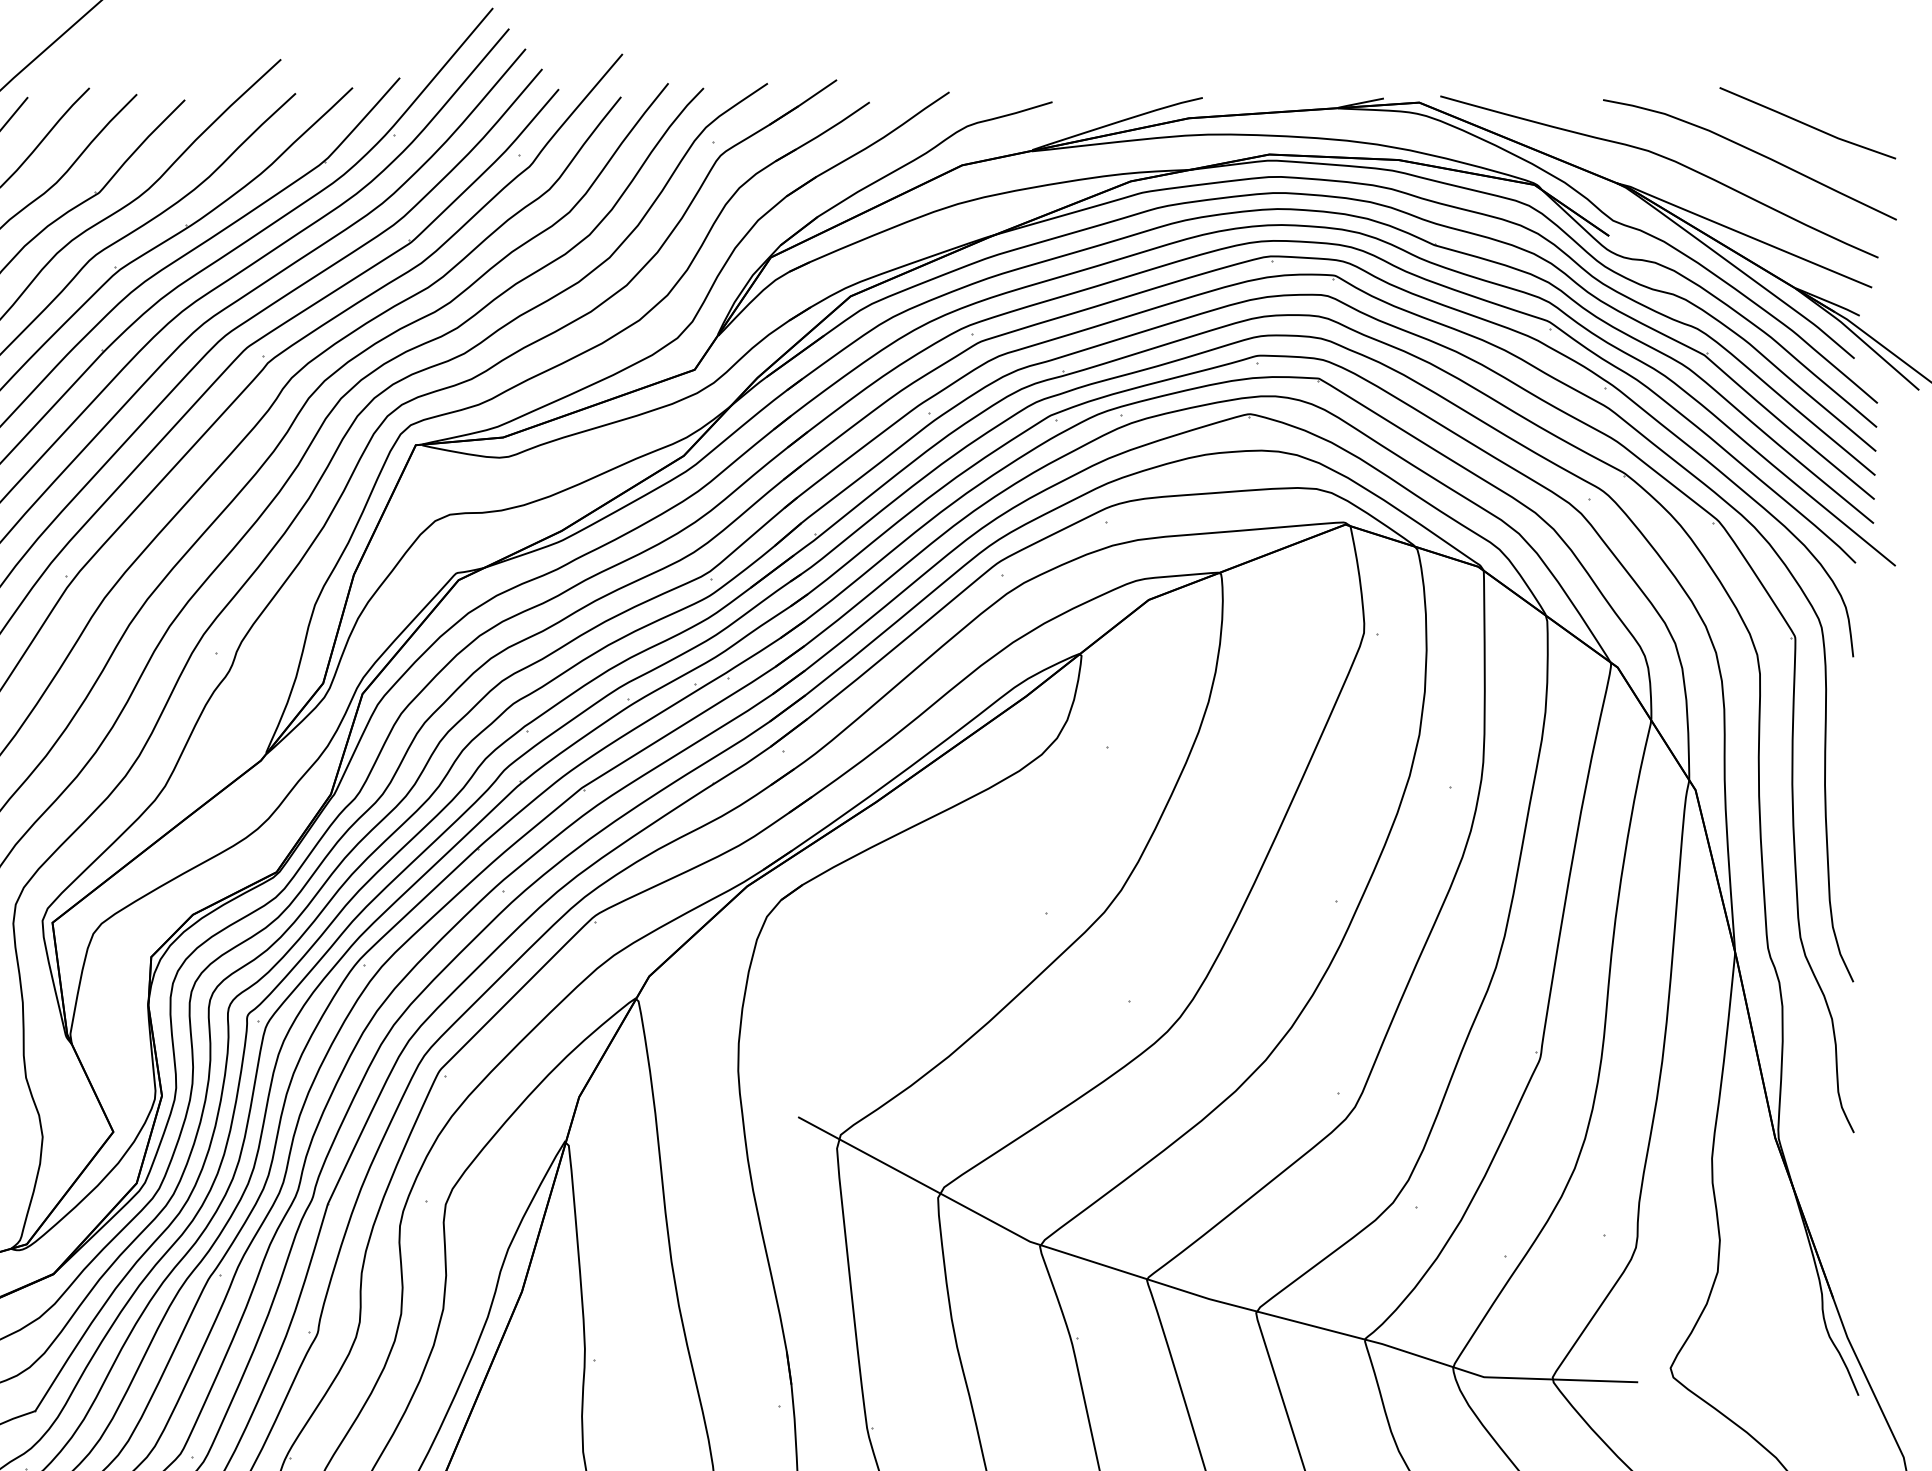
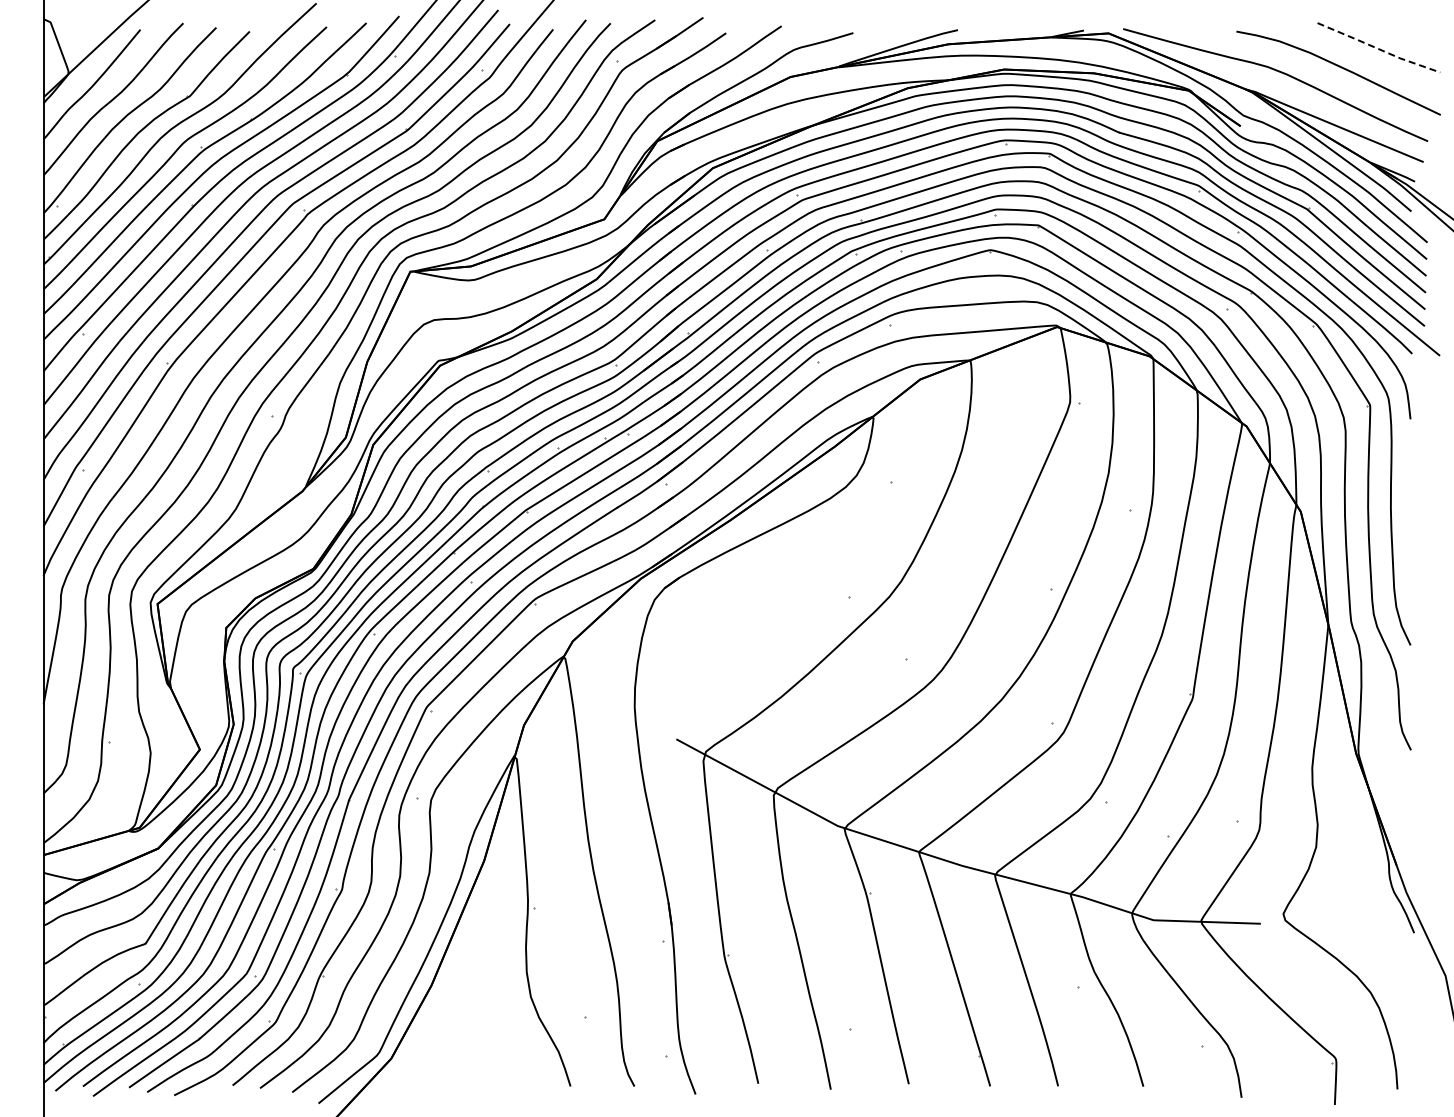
line: (1808, 125) -> (1379, 49), solid -> dashed

